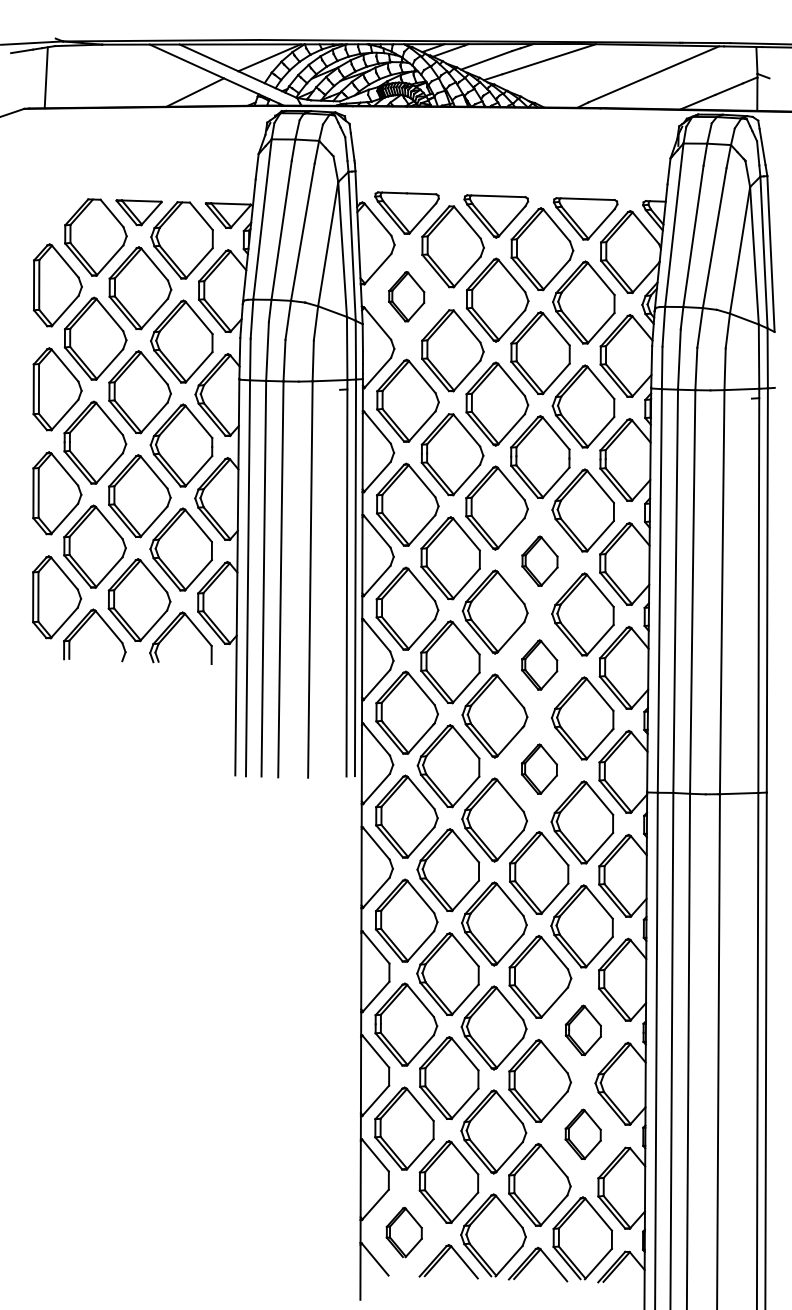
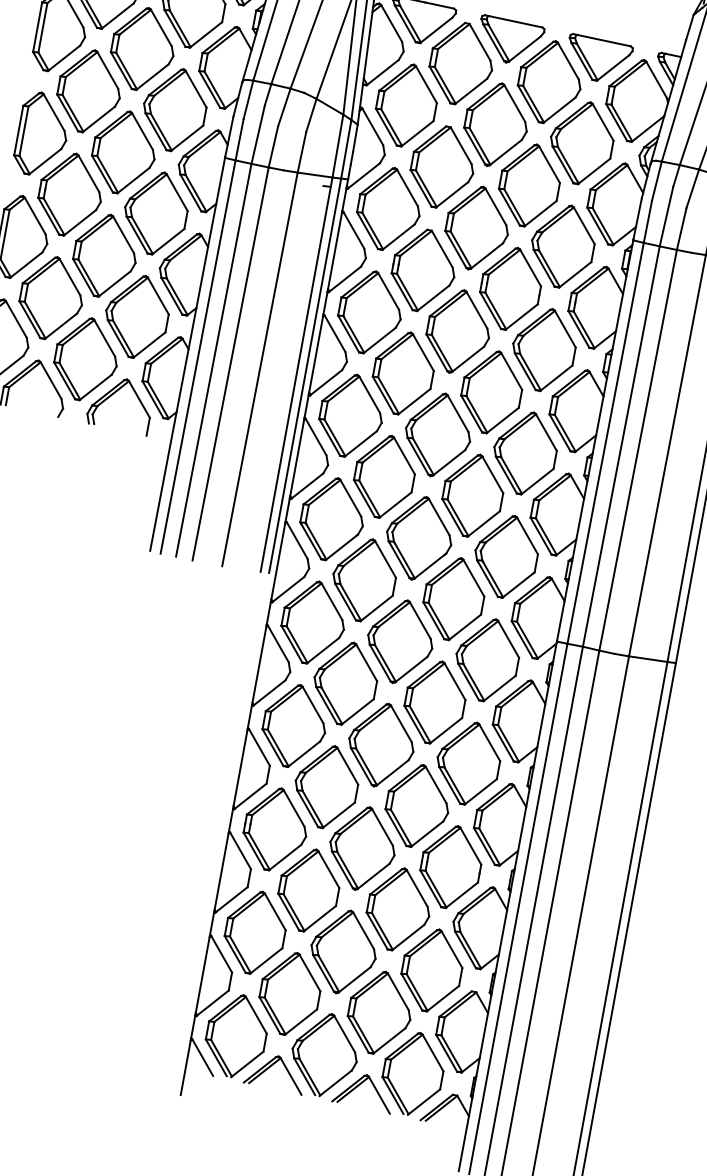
part: (406, 296) -> (406, 104), size x1.67
part: (539, 561) -> (491, 392), size x1.67
part: (539, 664) -> (472, 494), size x1.67
part: (539, 769) -> (453, 599), size x1.67
part: (583, 1030) -> (450, 867), size x1.67
part: (583, 1134) -> (432, 970), size x1.67
part: (404, 1232) -> (236, 1035), size x1.67

